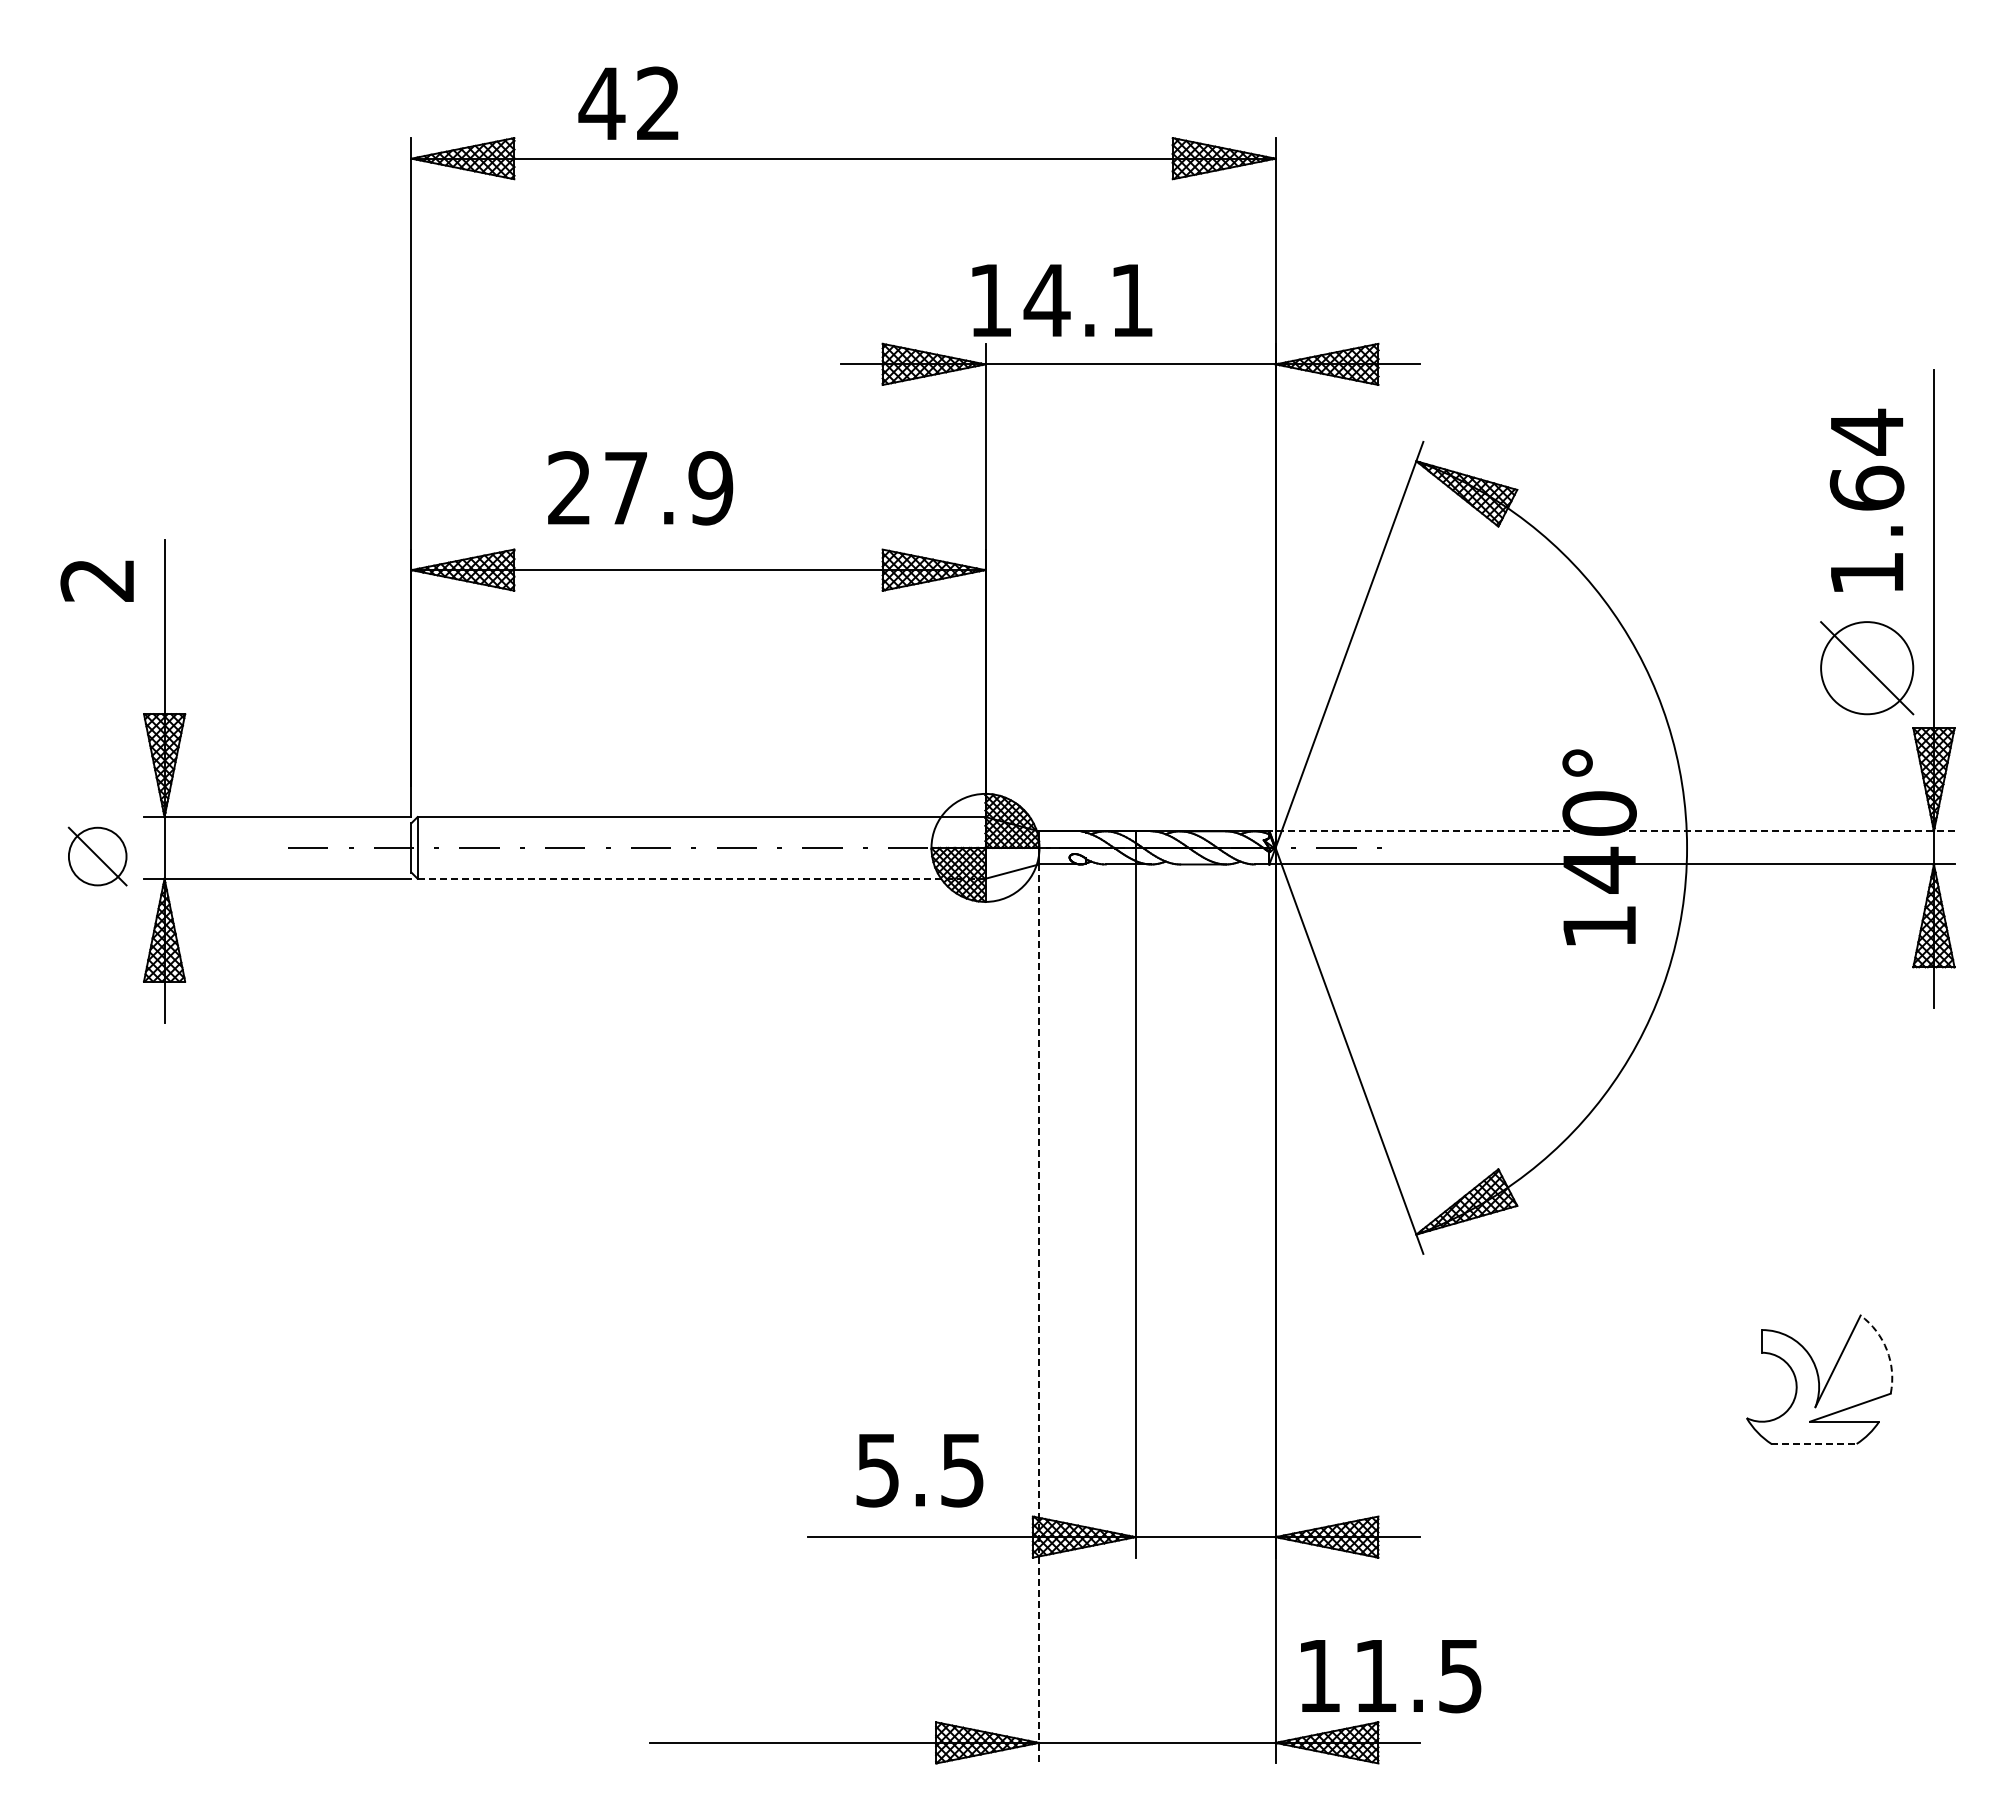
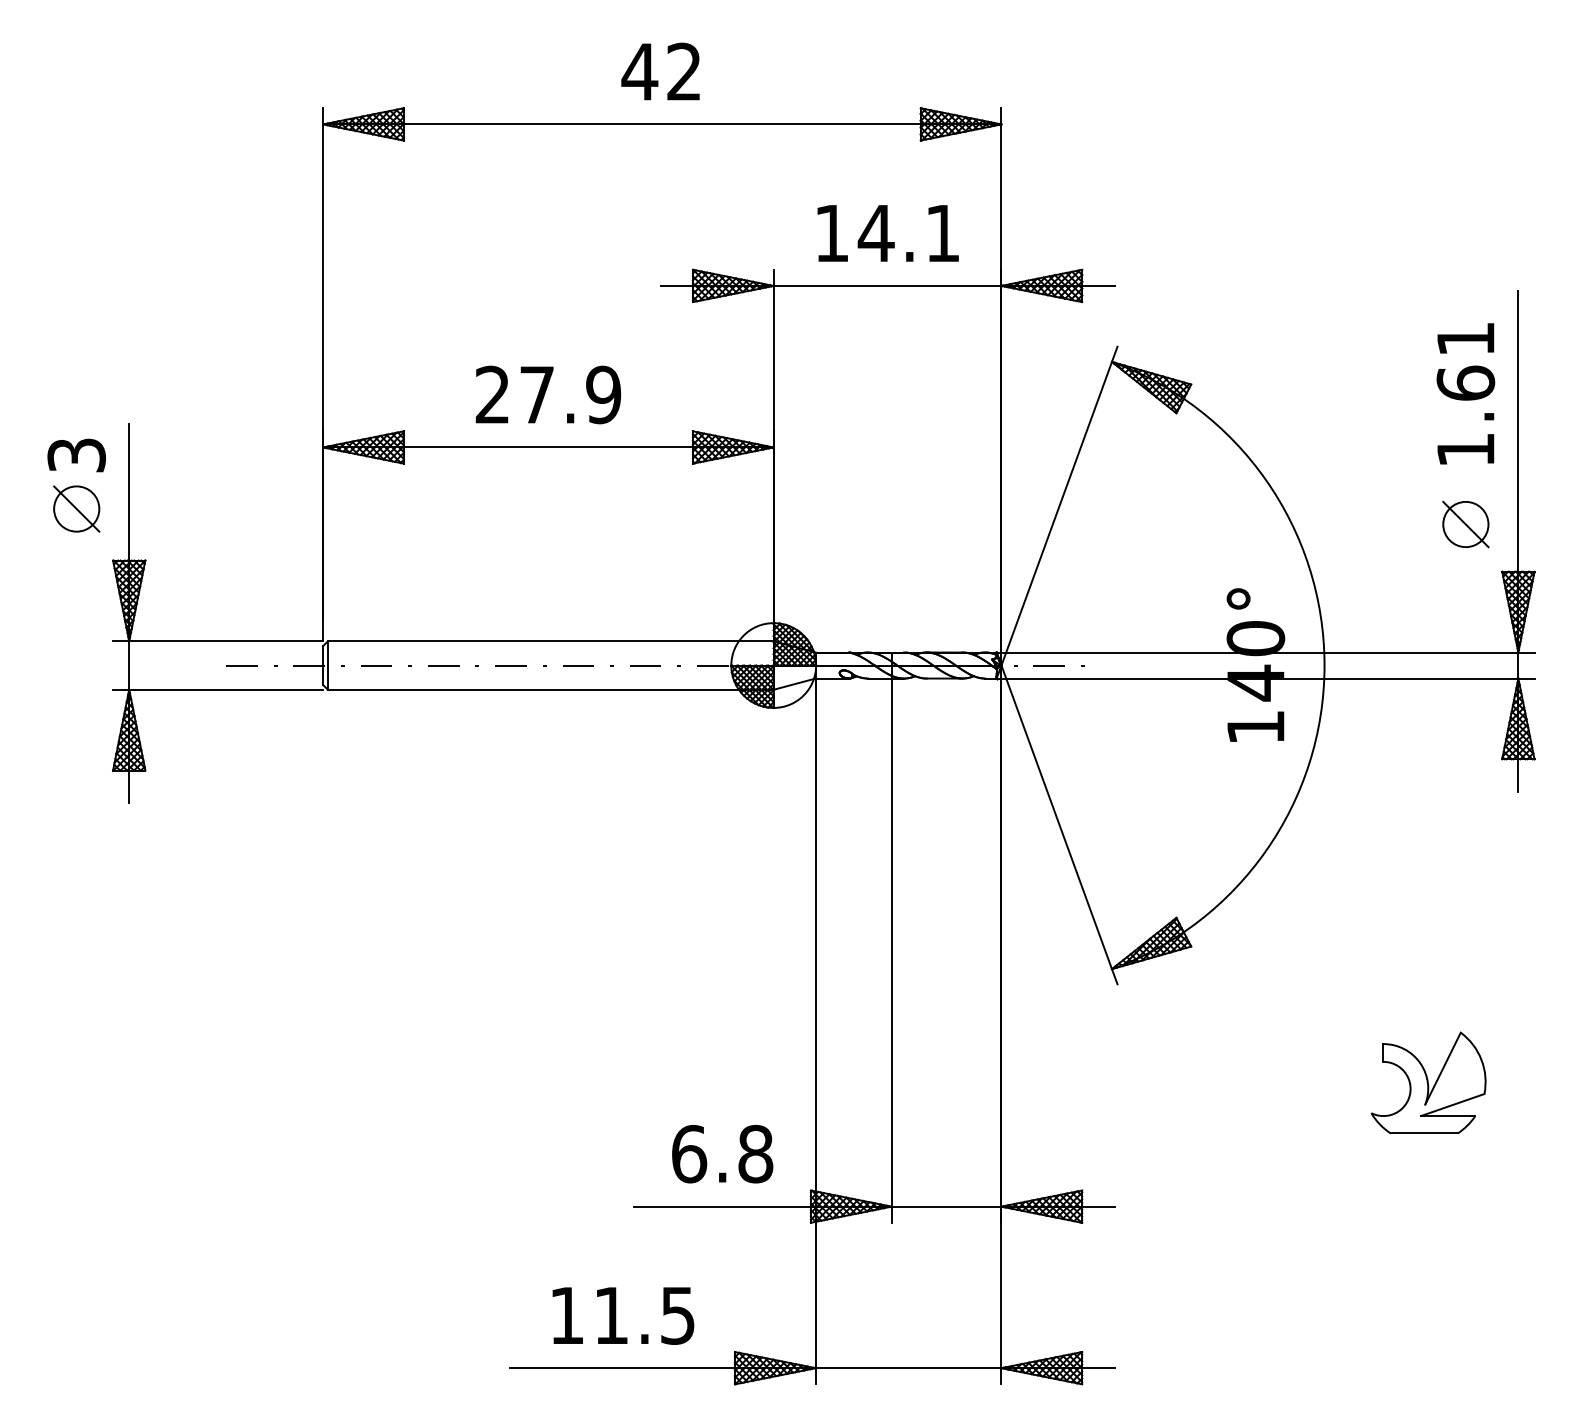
text: (628, 102) -> (660, 70), moved
text: (1062, 300) -> (888, 233), moved
text: (1867, 431) -> (1466, 338), 1.64 -> 1.61
text: (640, 488) -> (548, 395), moved
text: (97, 580) -> (76, 455), 2 -> 3
part: (1866, 668) -> (1465, 524), size x0.62
line: (1611, 831) -> (1265, 652), dashed -> solid
part: (97, 856) -> (76, 508), moved
line: (701, 878) -> (550, 689), dashed -> solid
line: (1038, 1314) -> (815, 1031), dashed -> solid
arc: (1887, 1350) -> (1481, 1060), dashed -> solid
line: (1814, 1443) -> (1424, 1133), dashed -> solid
text: (920, 1470) -> (722, 1154), 5.5 -> 6.8
text: (1391, 1676) -> (623, 1316), moved

